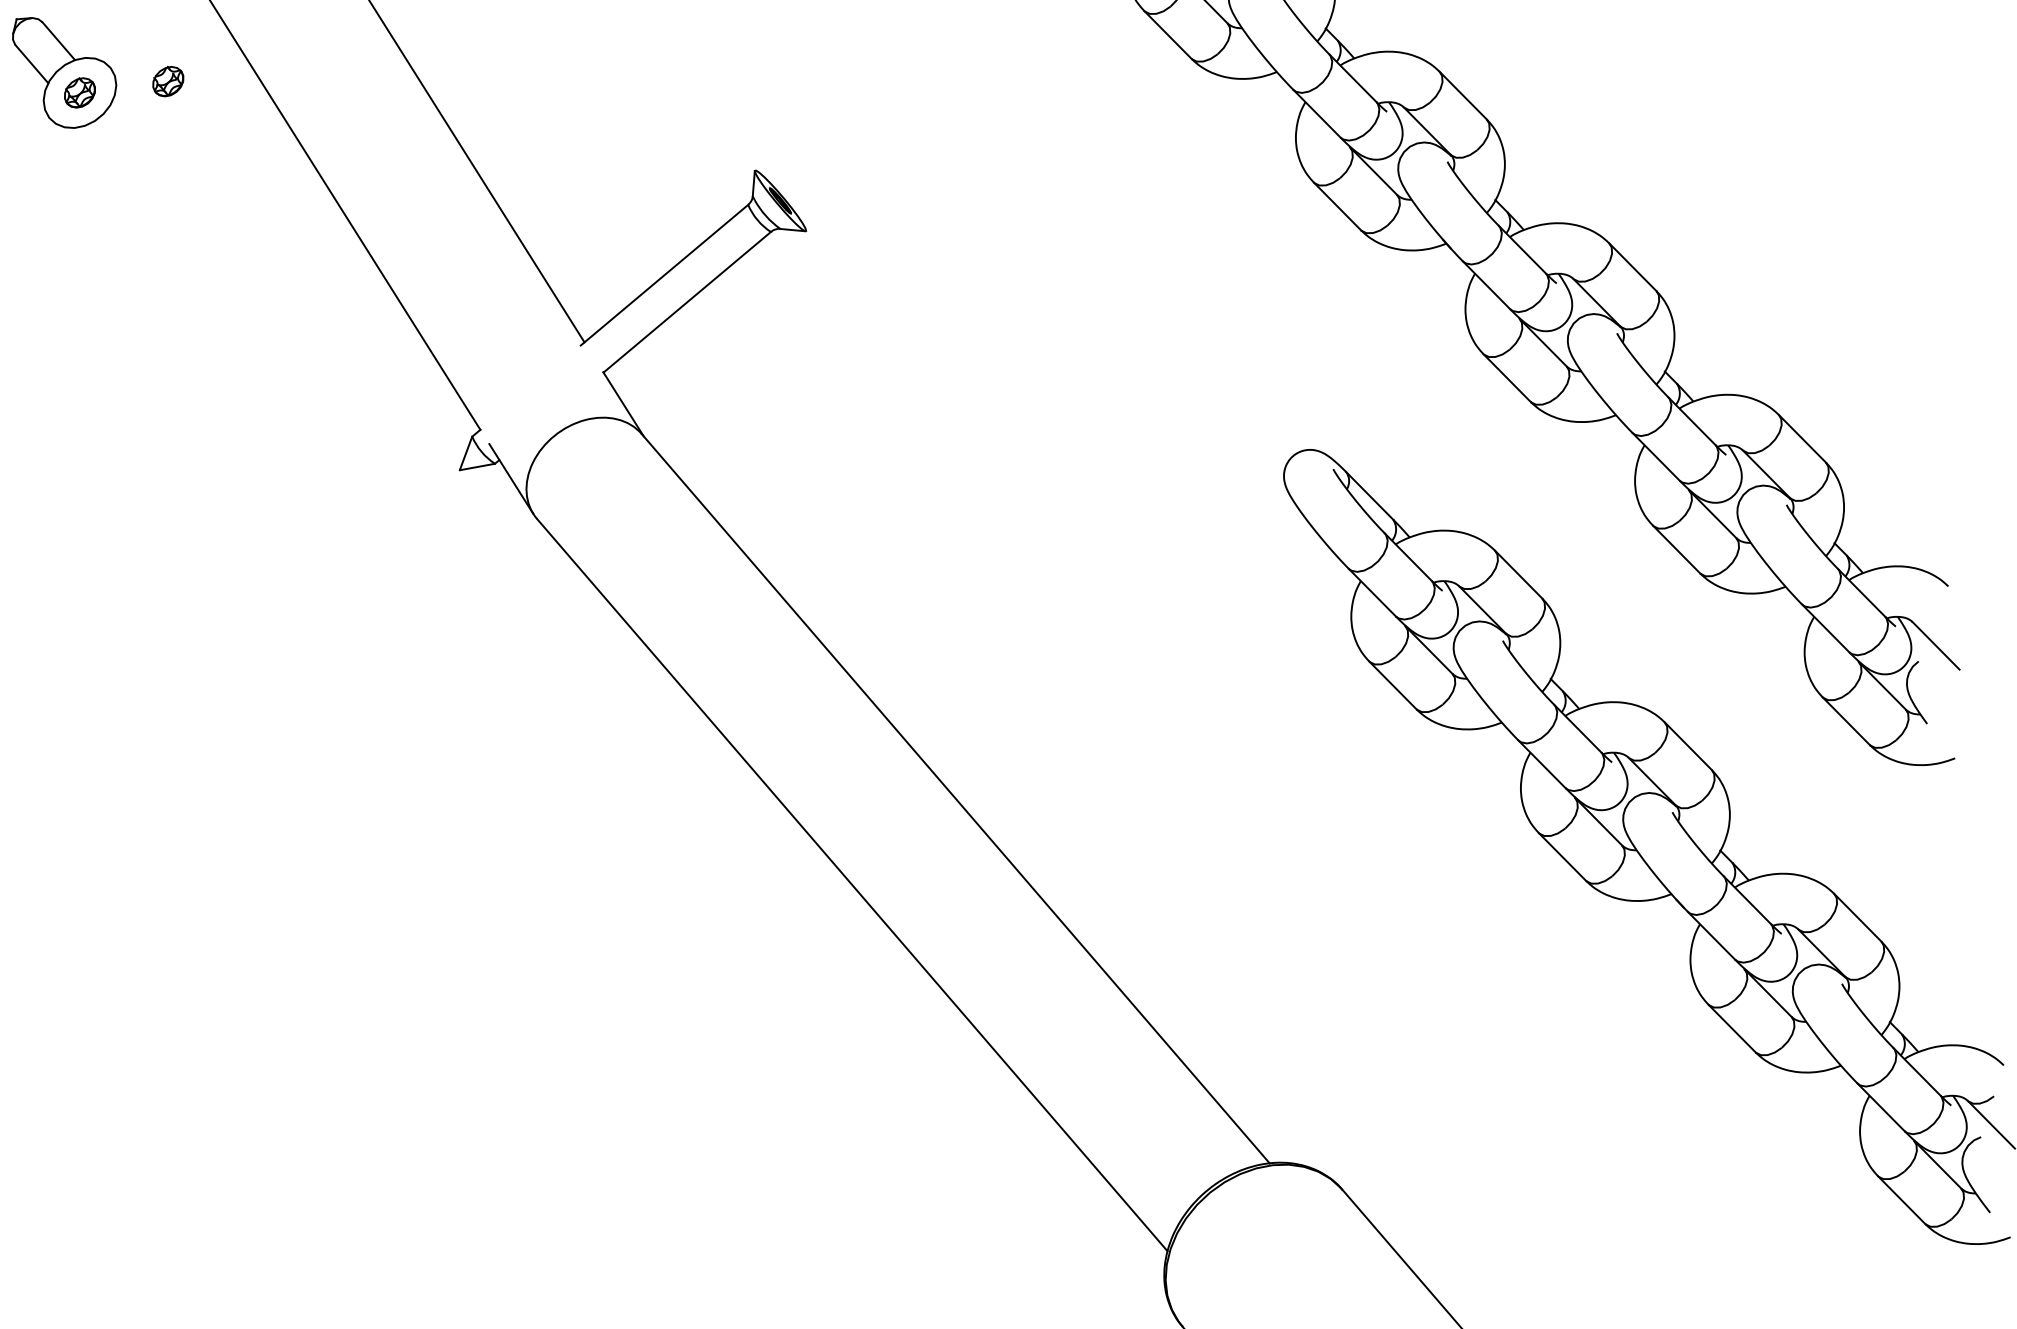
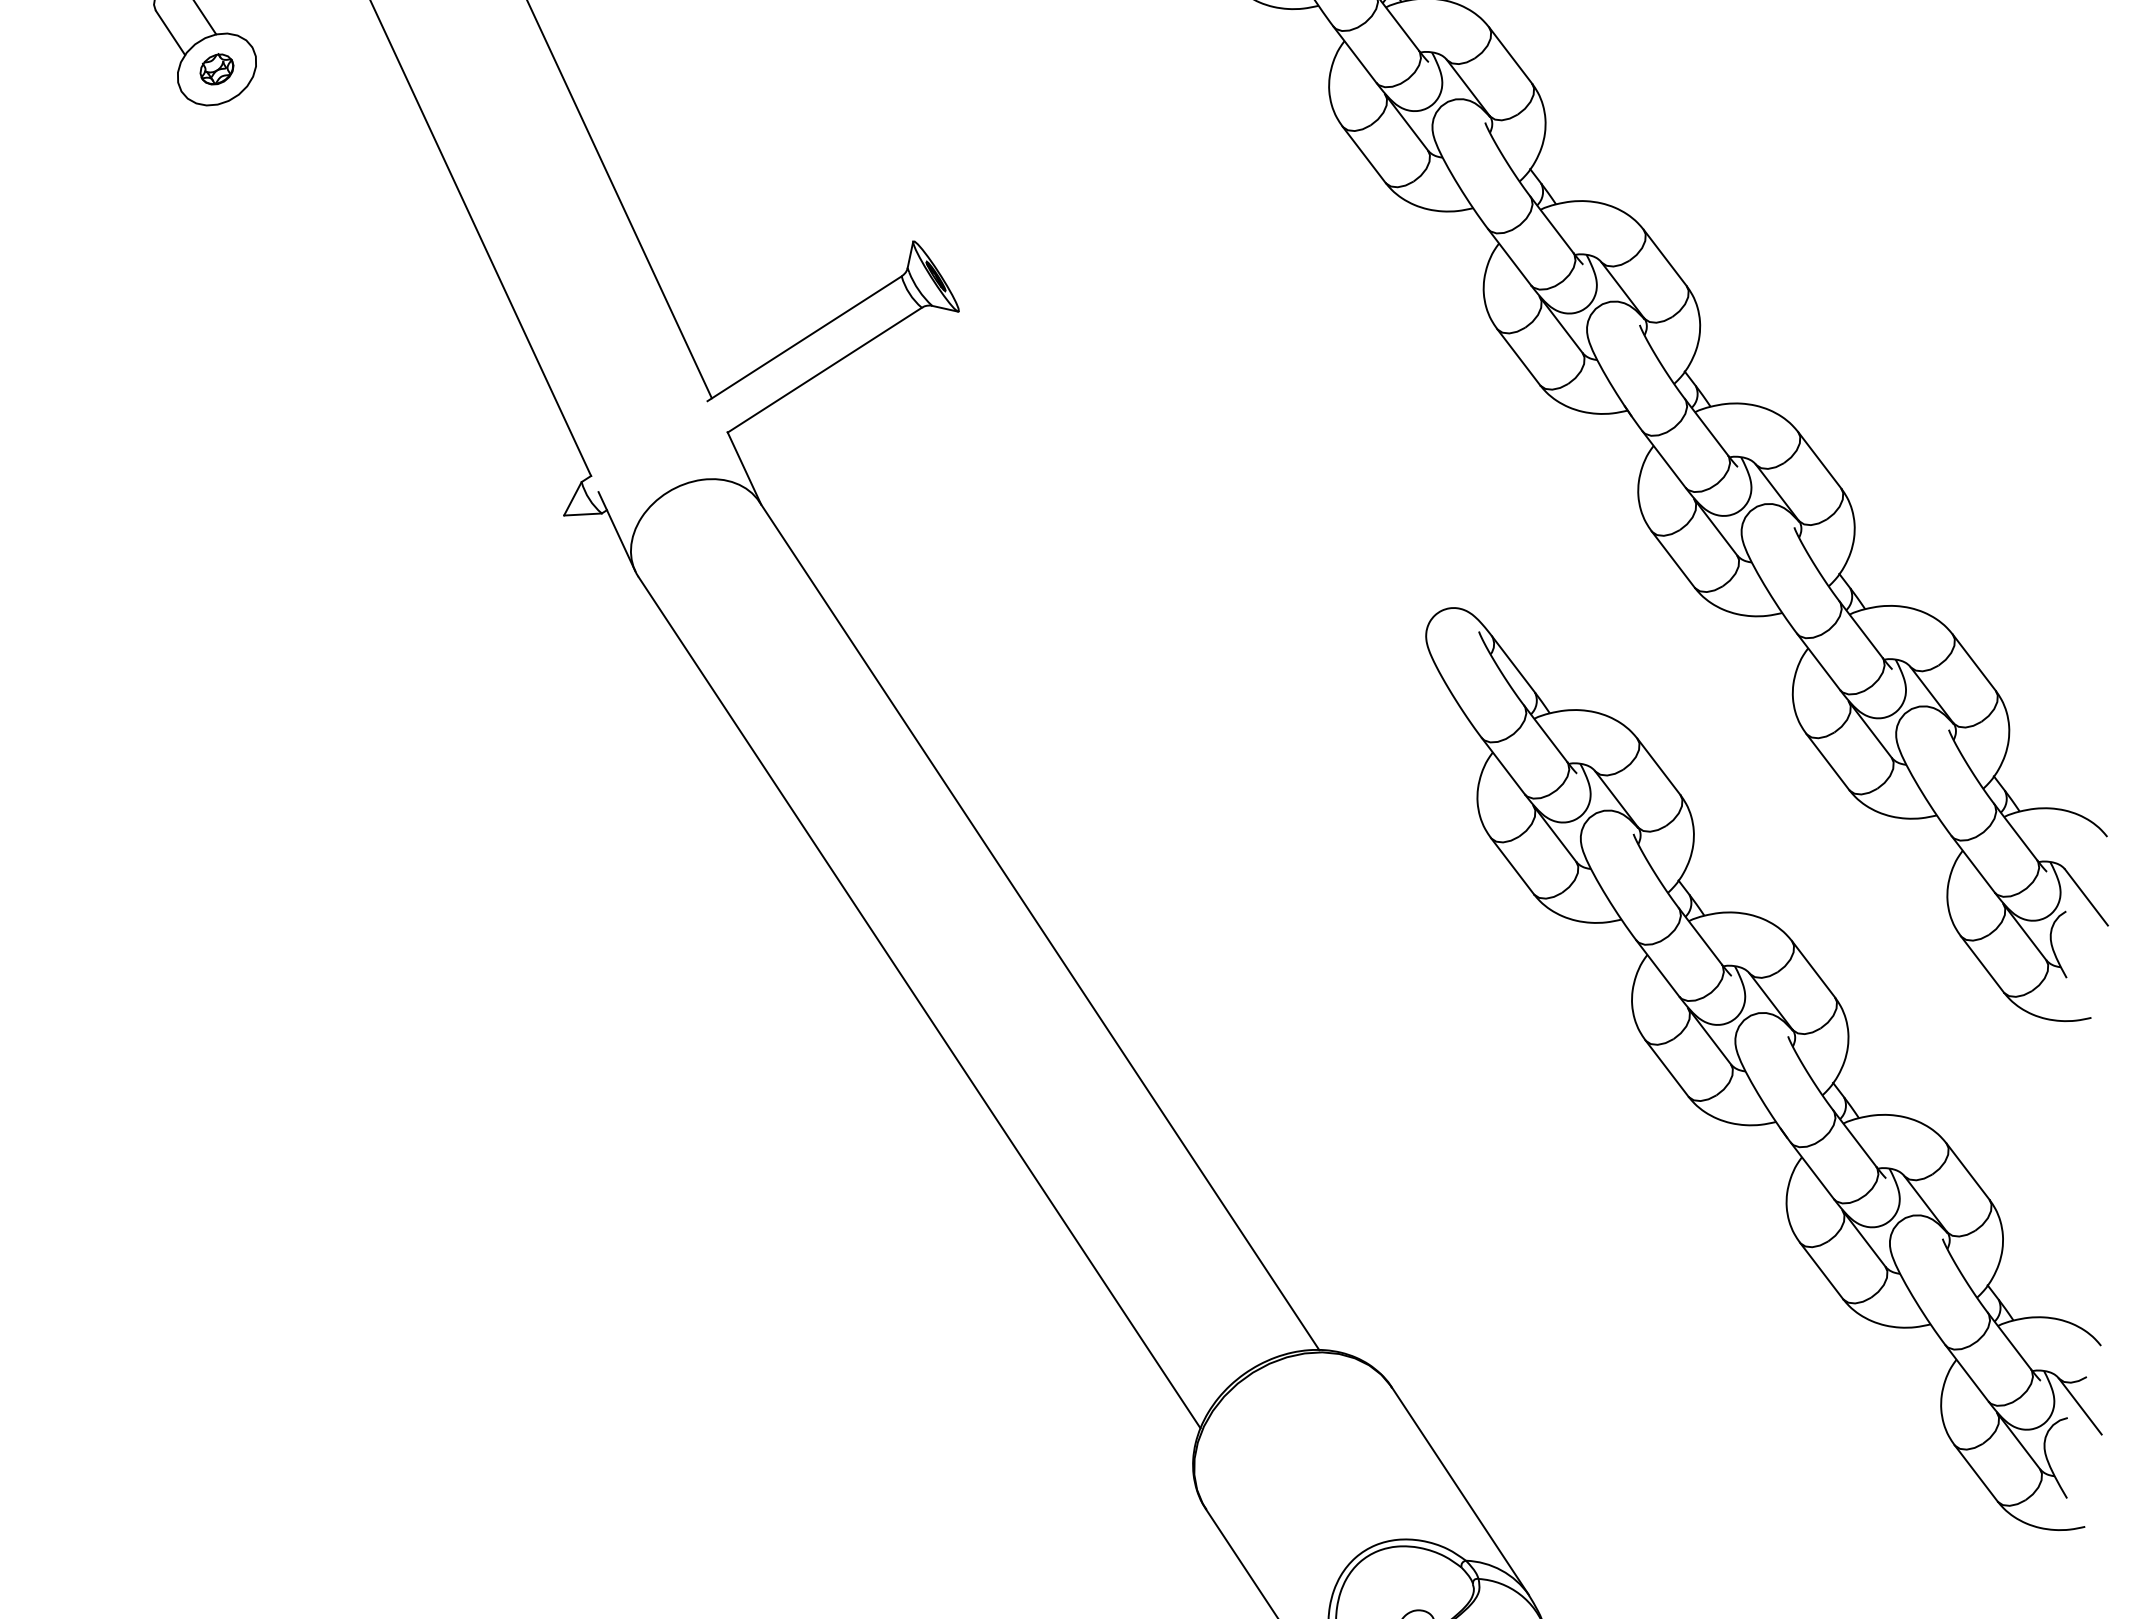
part: (167, 81) -> (310, 69), removed

